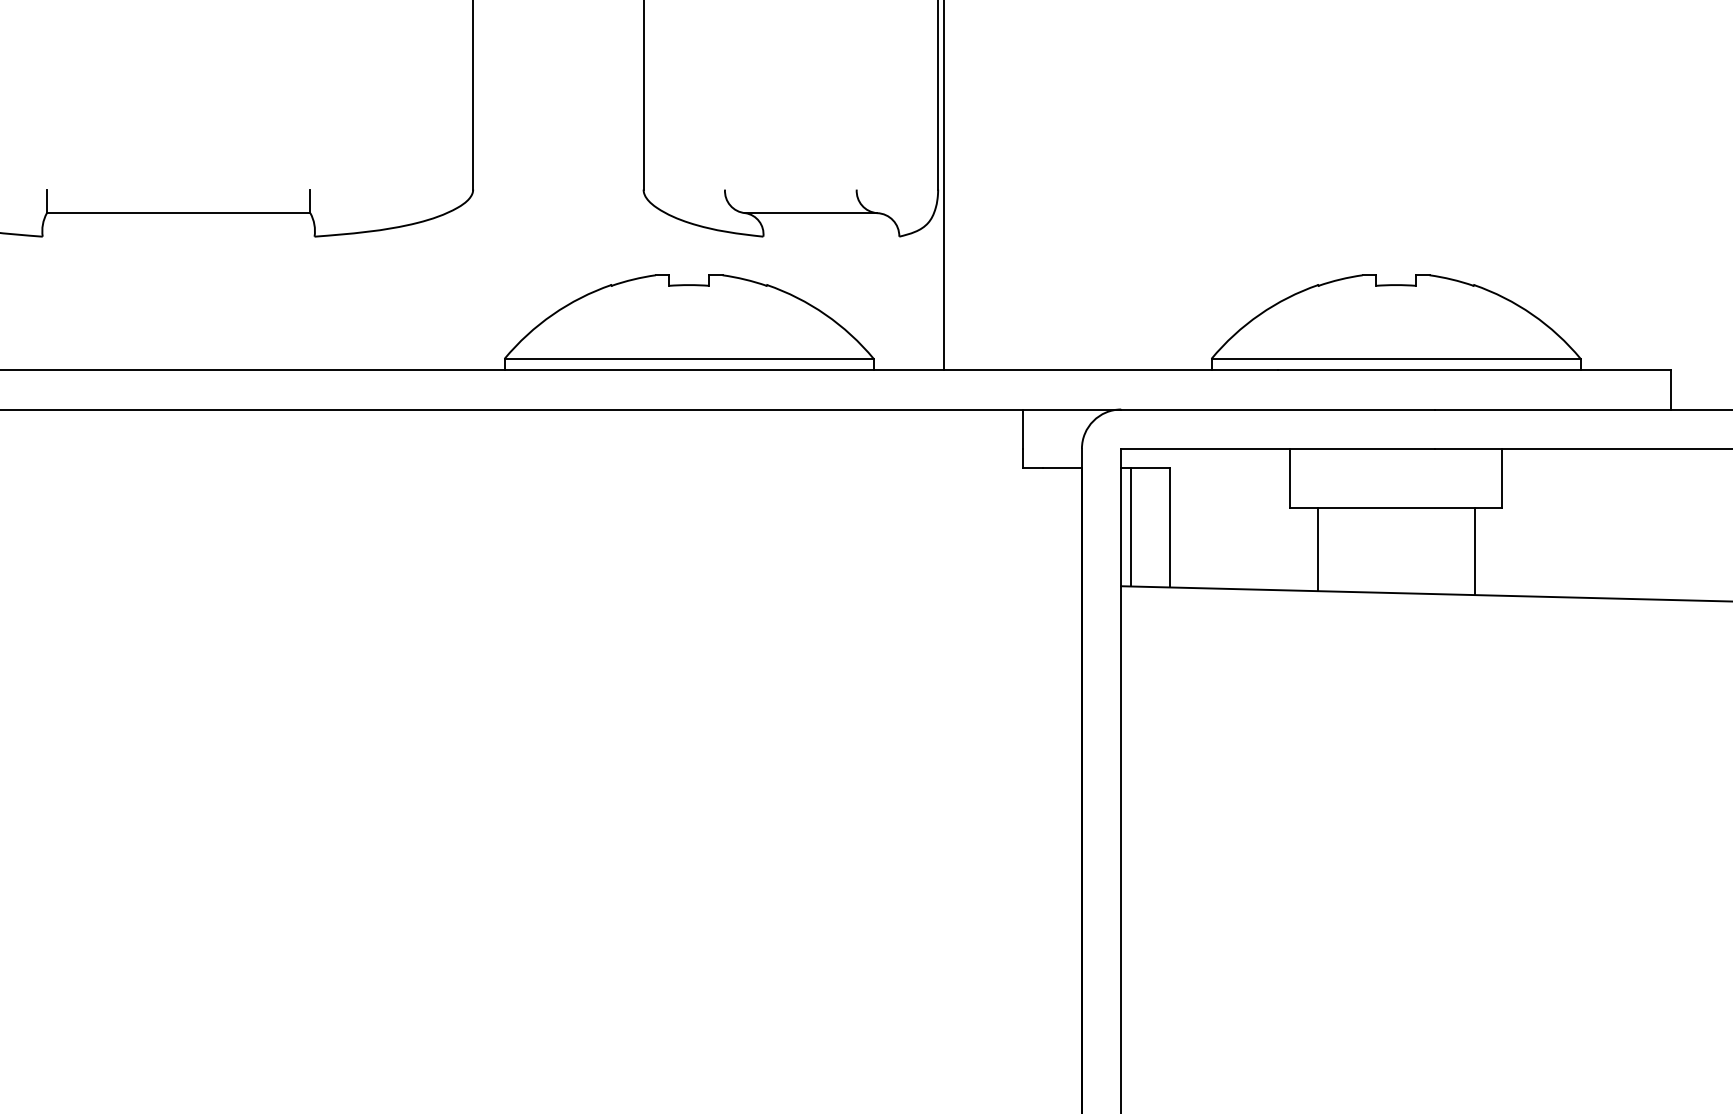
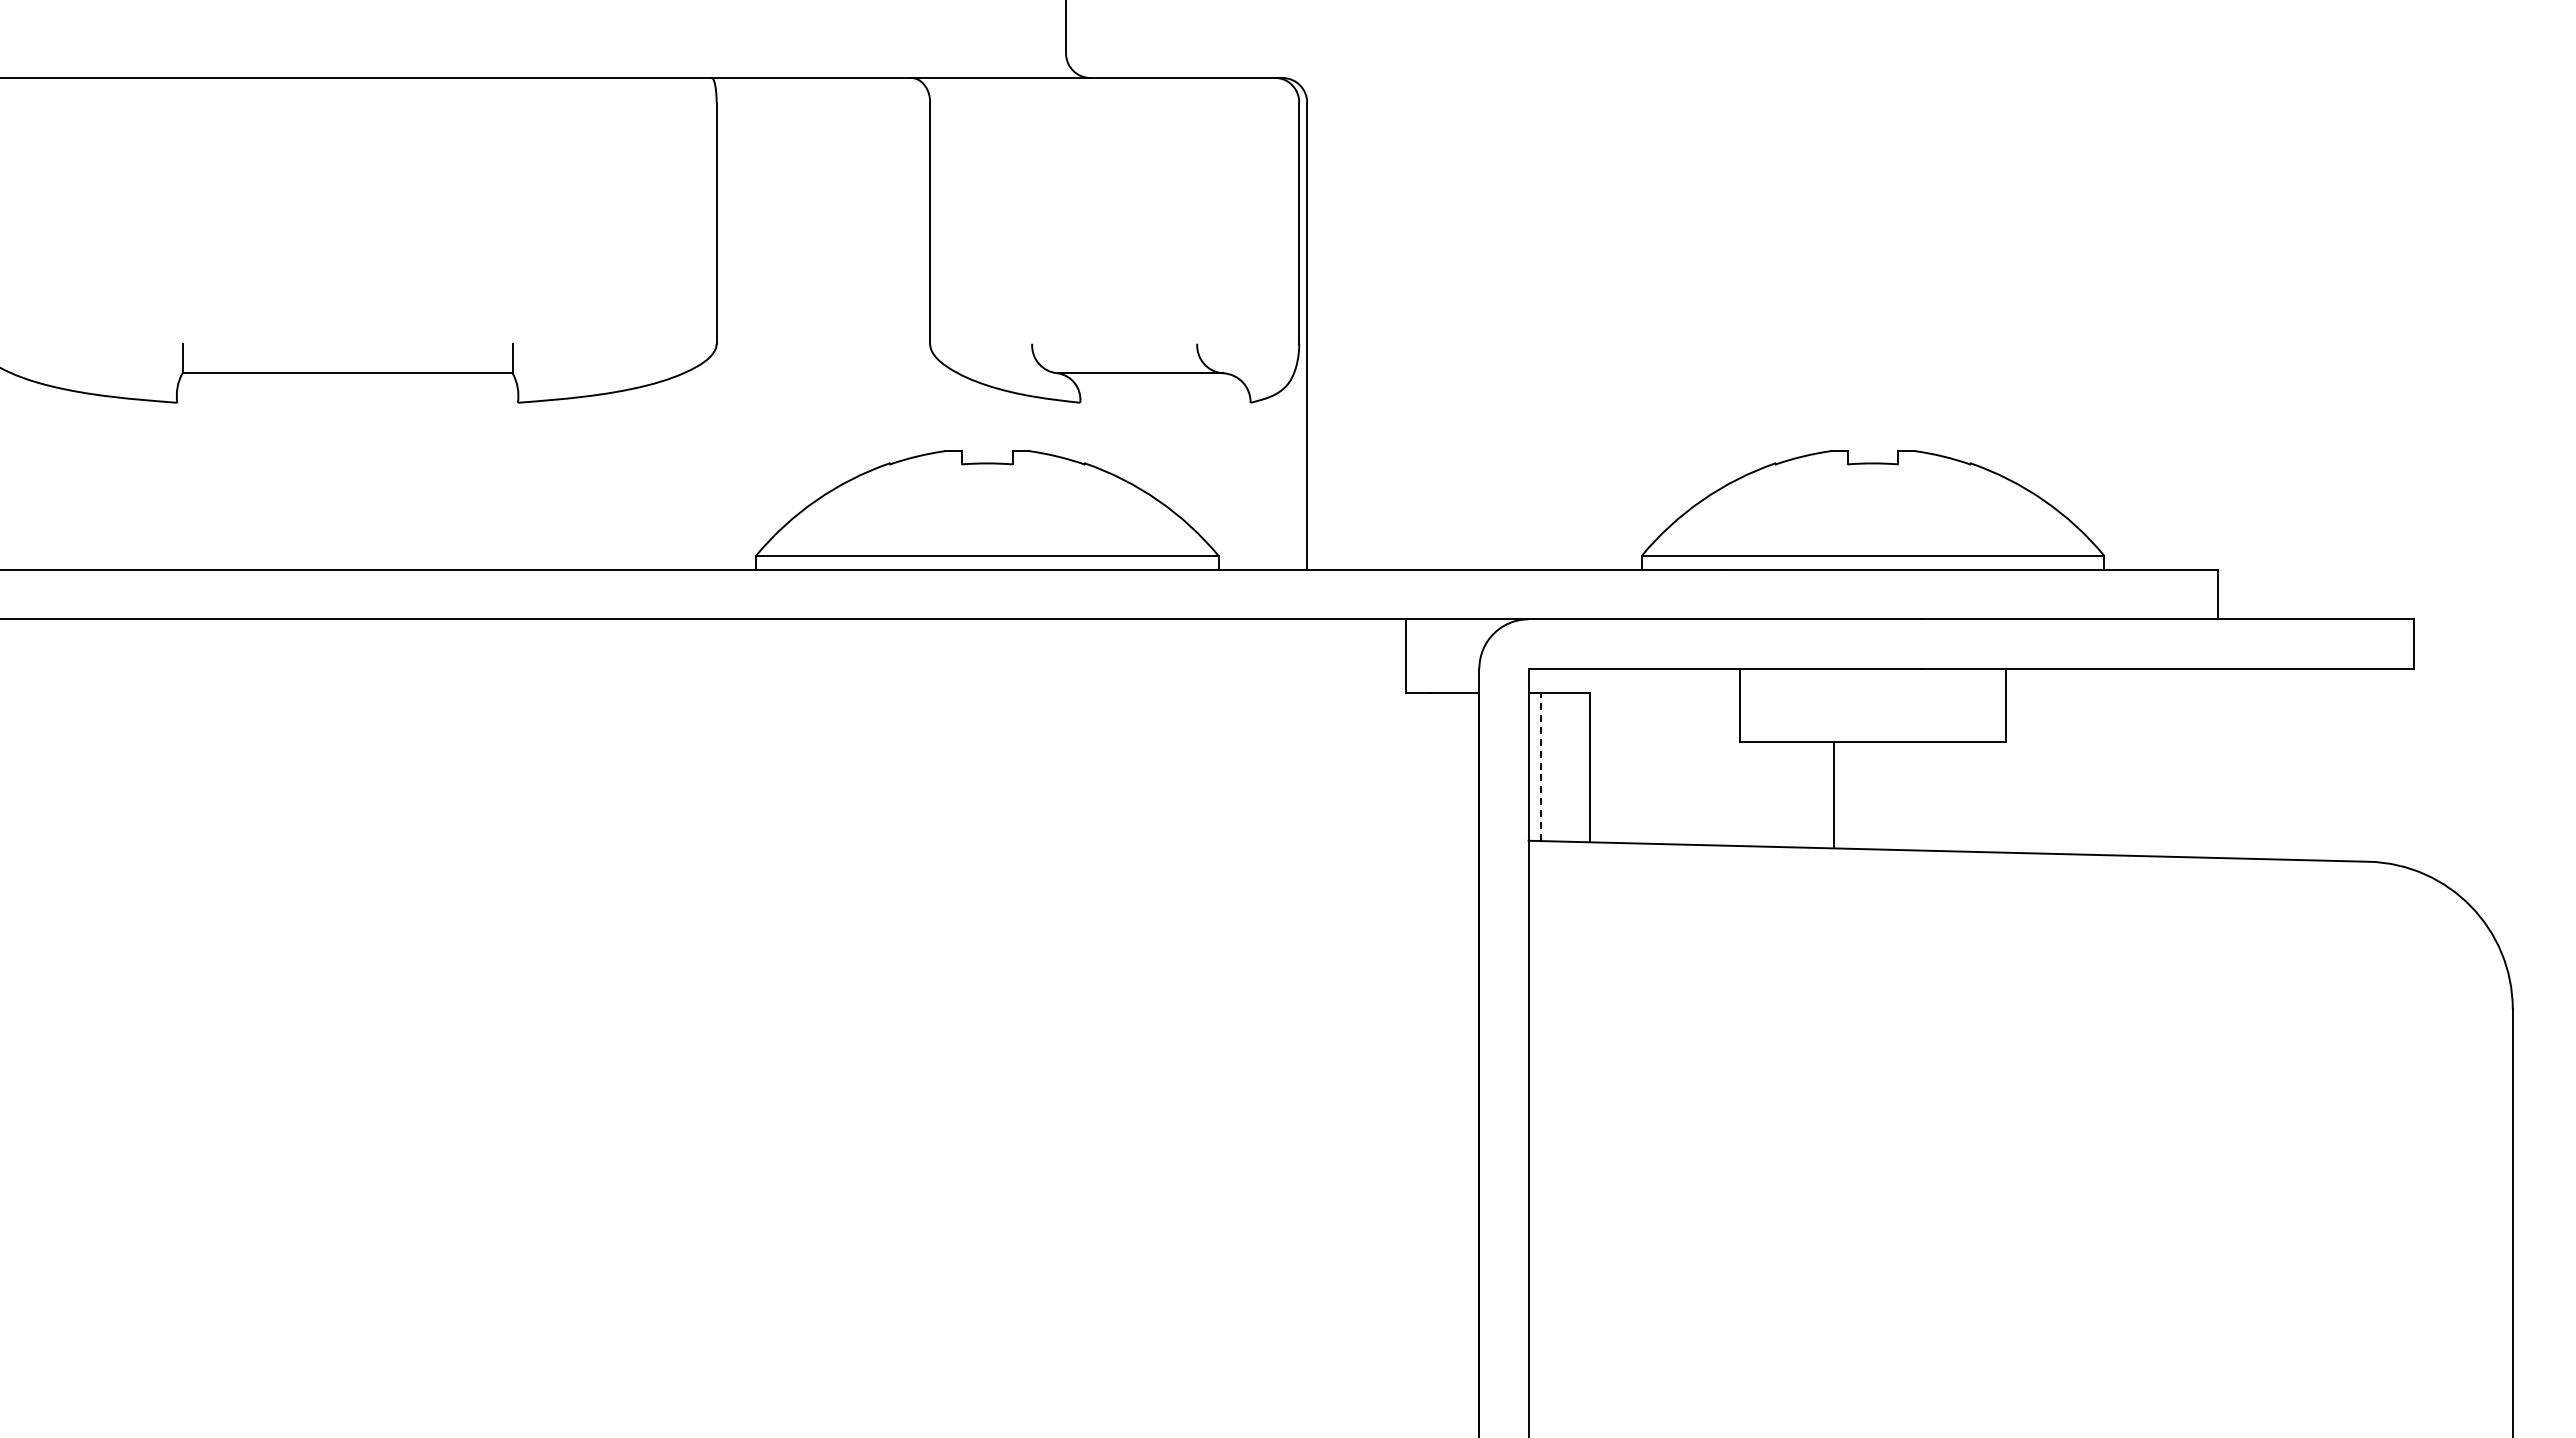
line: (1130, 527) -> (1540, 767), solid -> dashed
line: (1317, 549) -> (1833, 794), moved
line: (1474, 550) -> (1971, 796), removed

